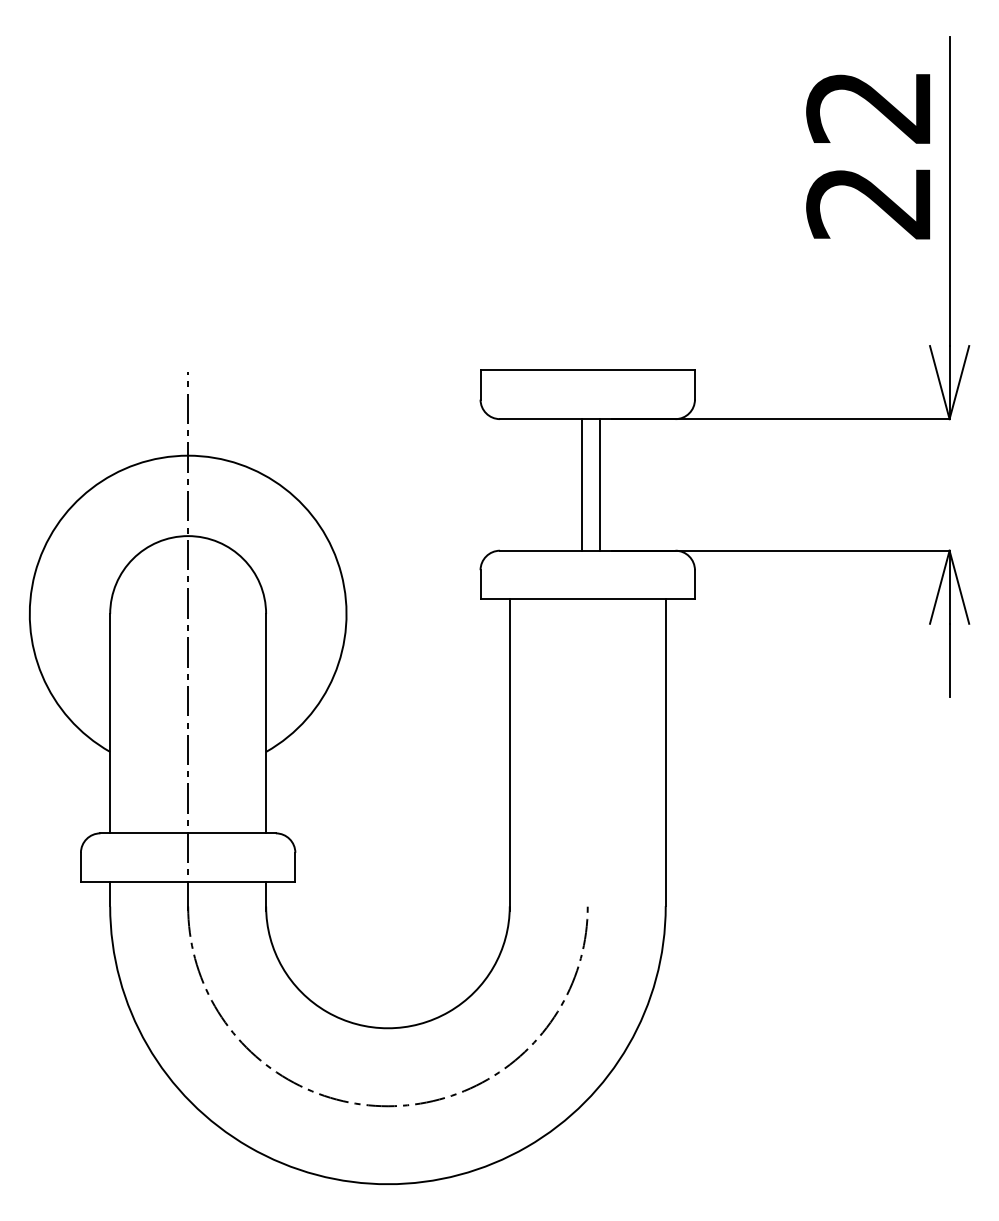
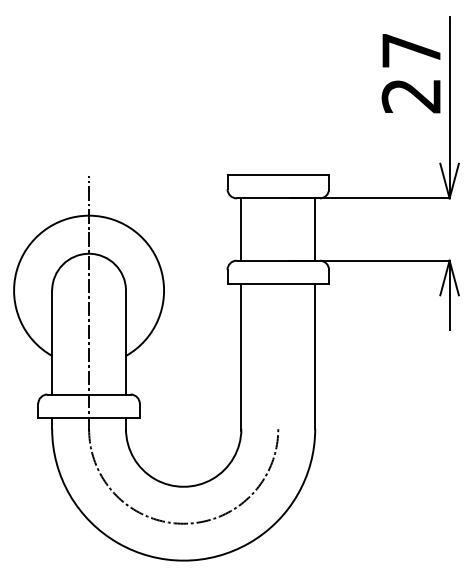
text: (866, 106) -> (410, 50), 22 -> 27
line: (581, 484) -> (241, 229), moved
line: (600, 484) -> (315, 229), moved

